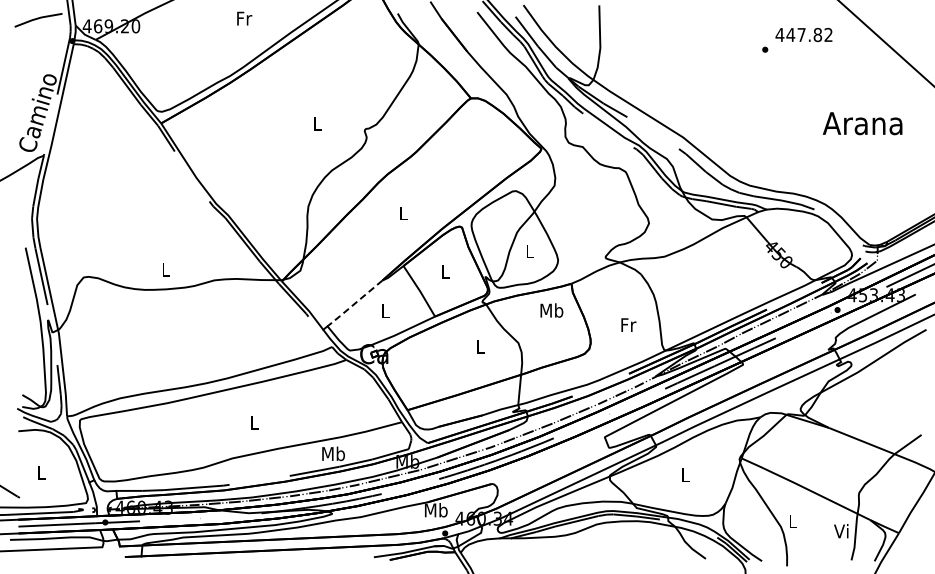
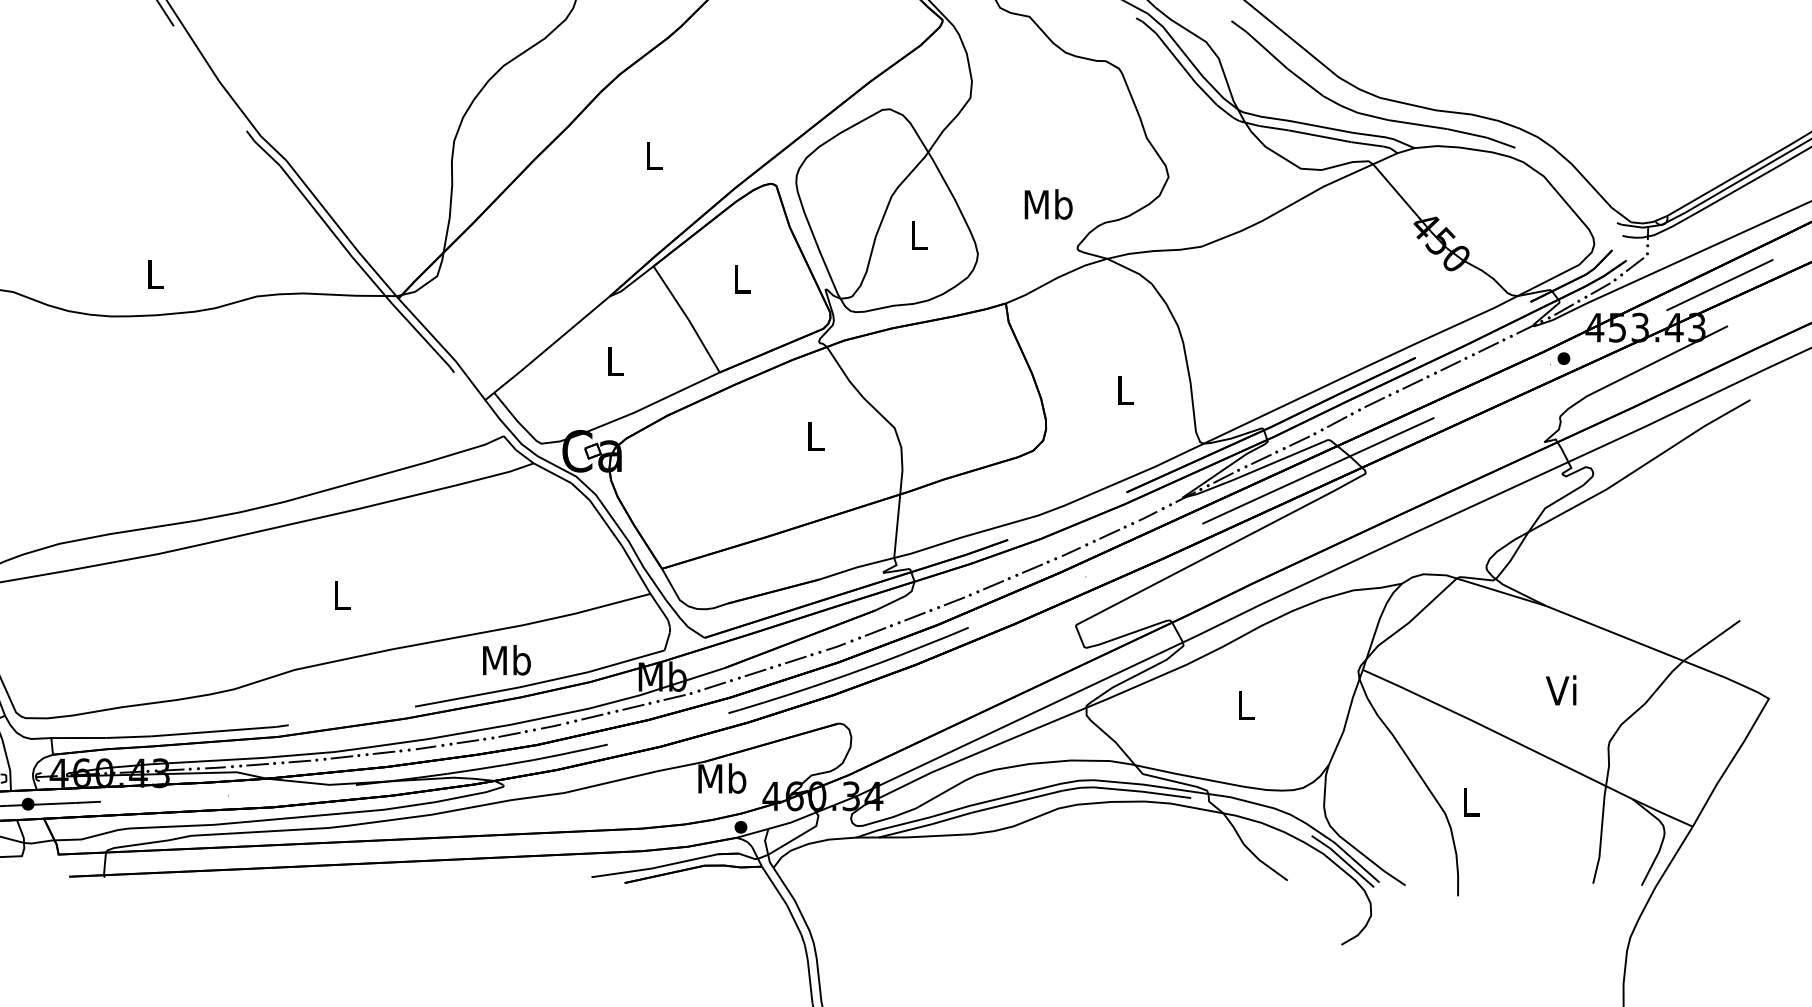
line: (354, 304) -> (550, 347), dashed -> solid
text: (551, 310) -> (1047, 204), moved
text: (628, 324) -> (1125, 389), Fr -> L
text: (841, 531) -> (1561, 691), moved

